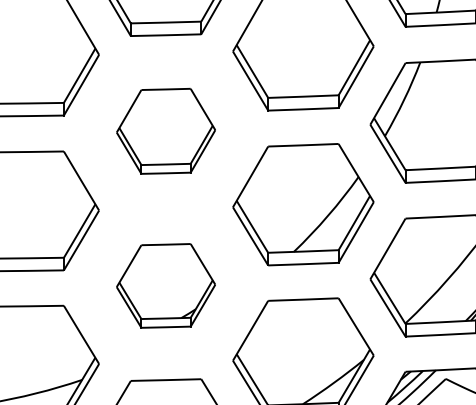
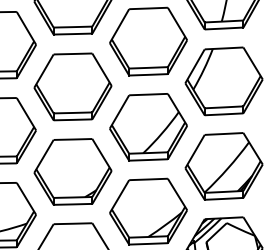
part: (165, 130) -> (72, 86), size x1.43
part: (165, 285) -> (72, 171), size x1.43

